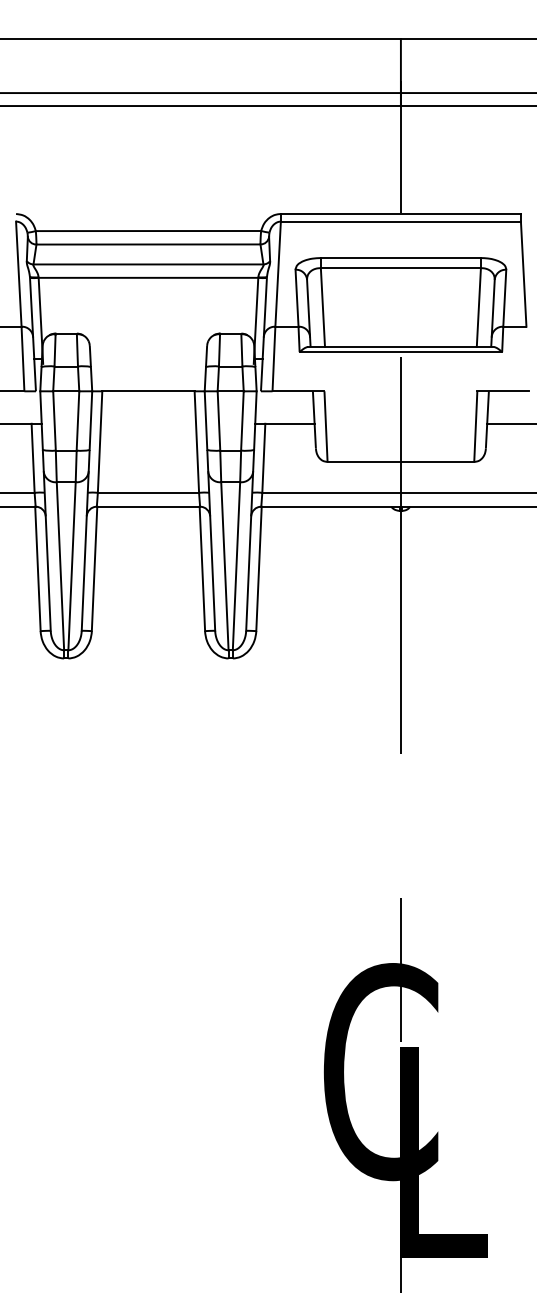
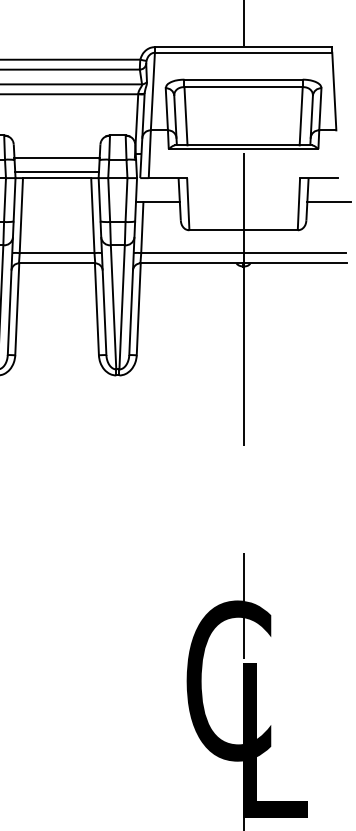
line: (148, 363) -> (57, 157), added
line: (148, 382) -> (57, 171), added

